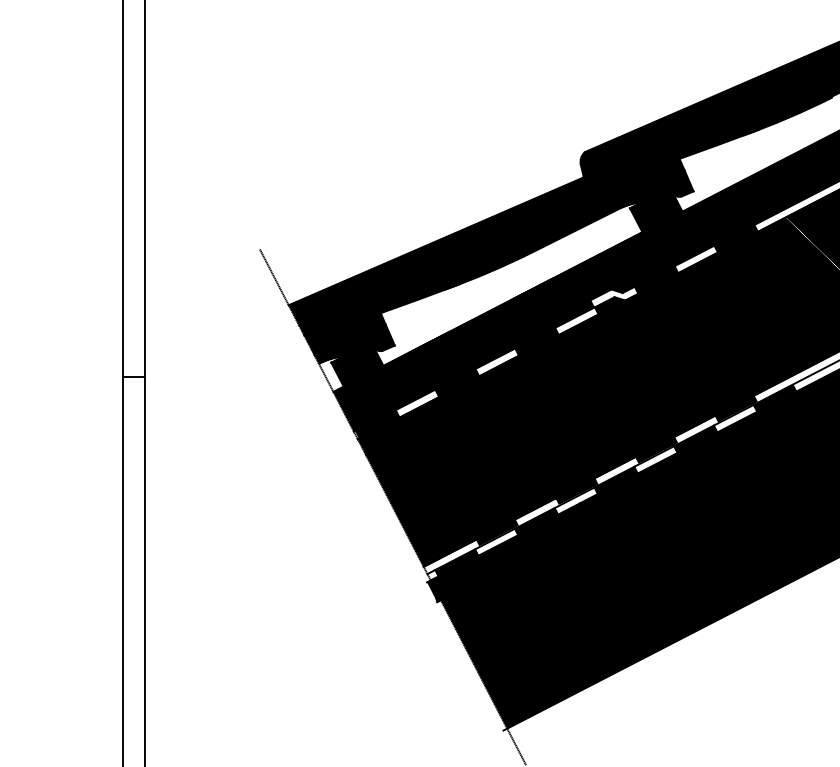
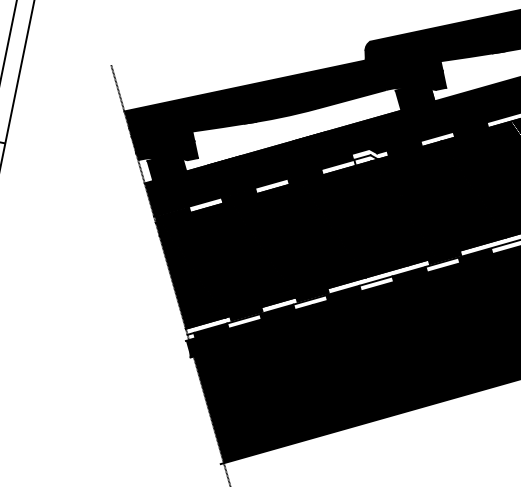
fill: (609, 305) -> (365, 160), removed
fill: (656, 449) -> (378, 276), removed

